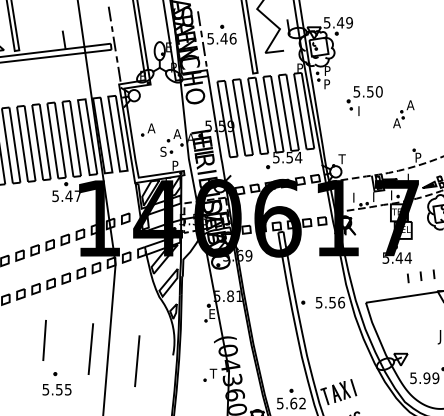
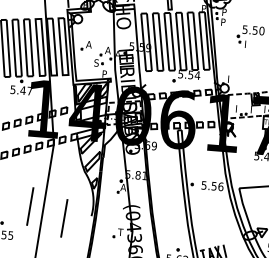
text: (341, 159) -> (229, 79), T -> I
text: (212, 313) -> (123, 187), E -> A

